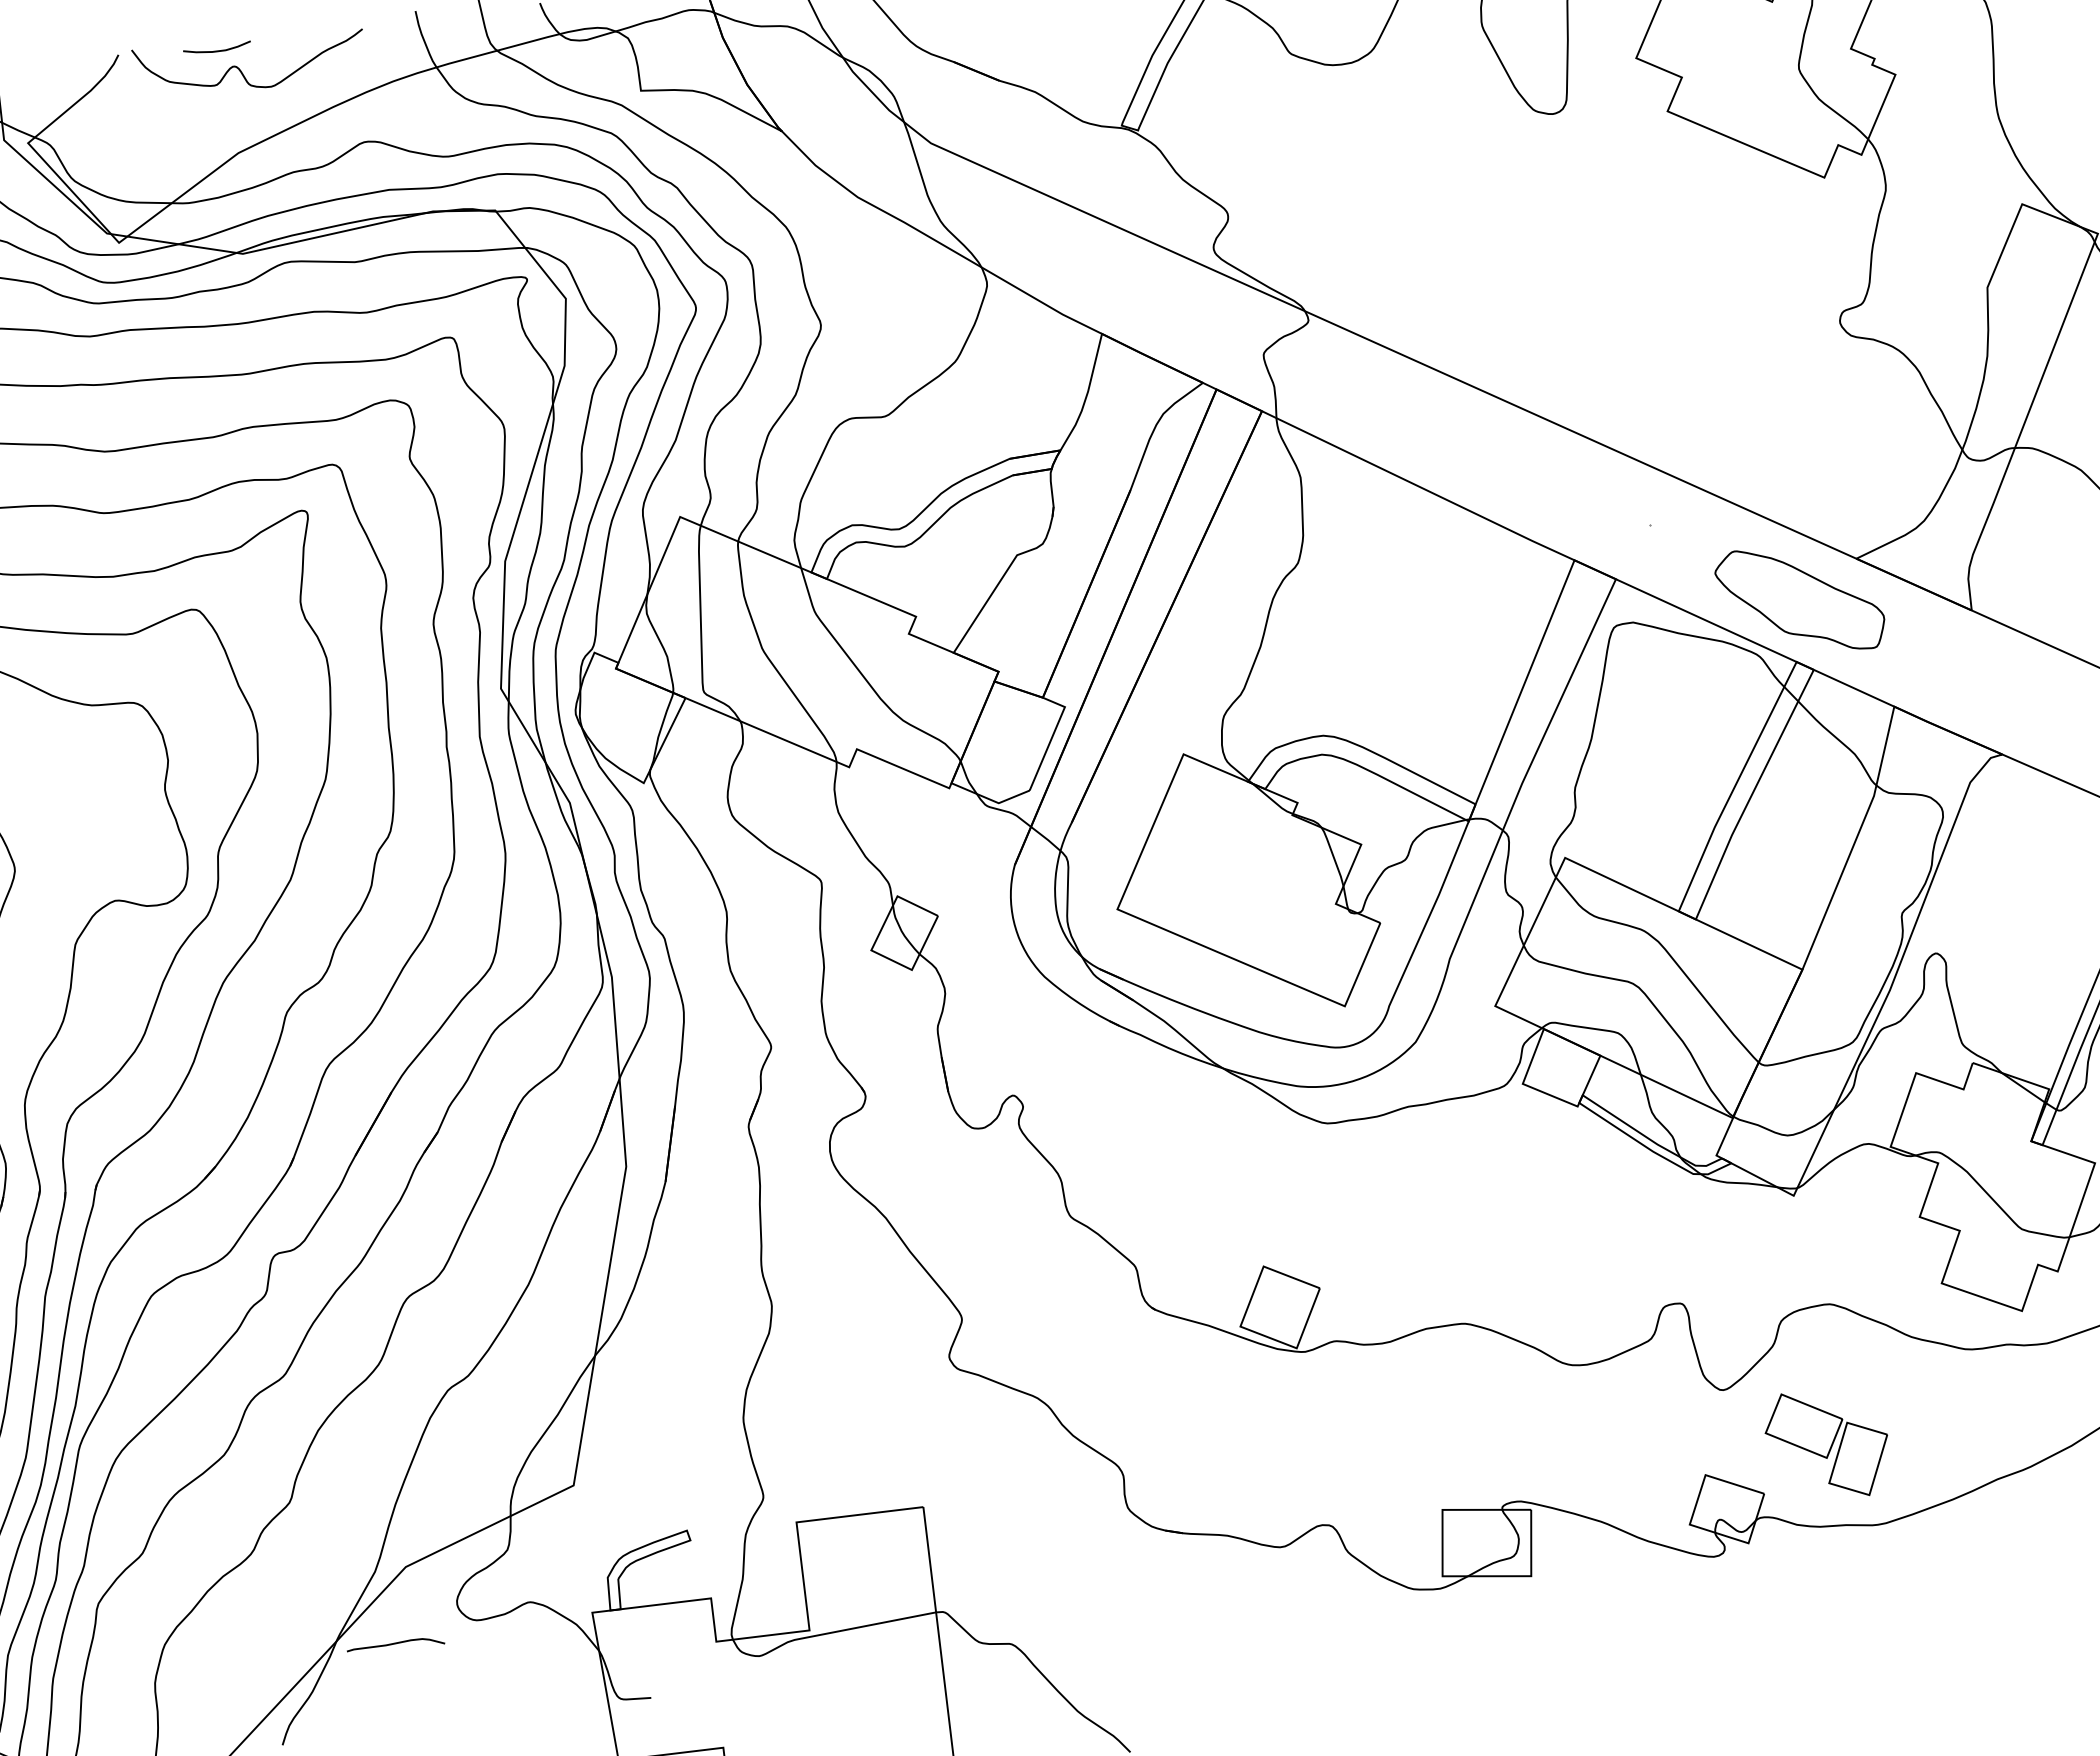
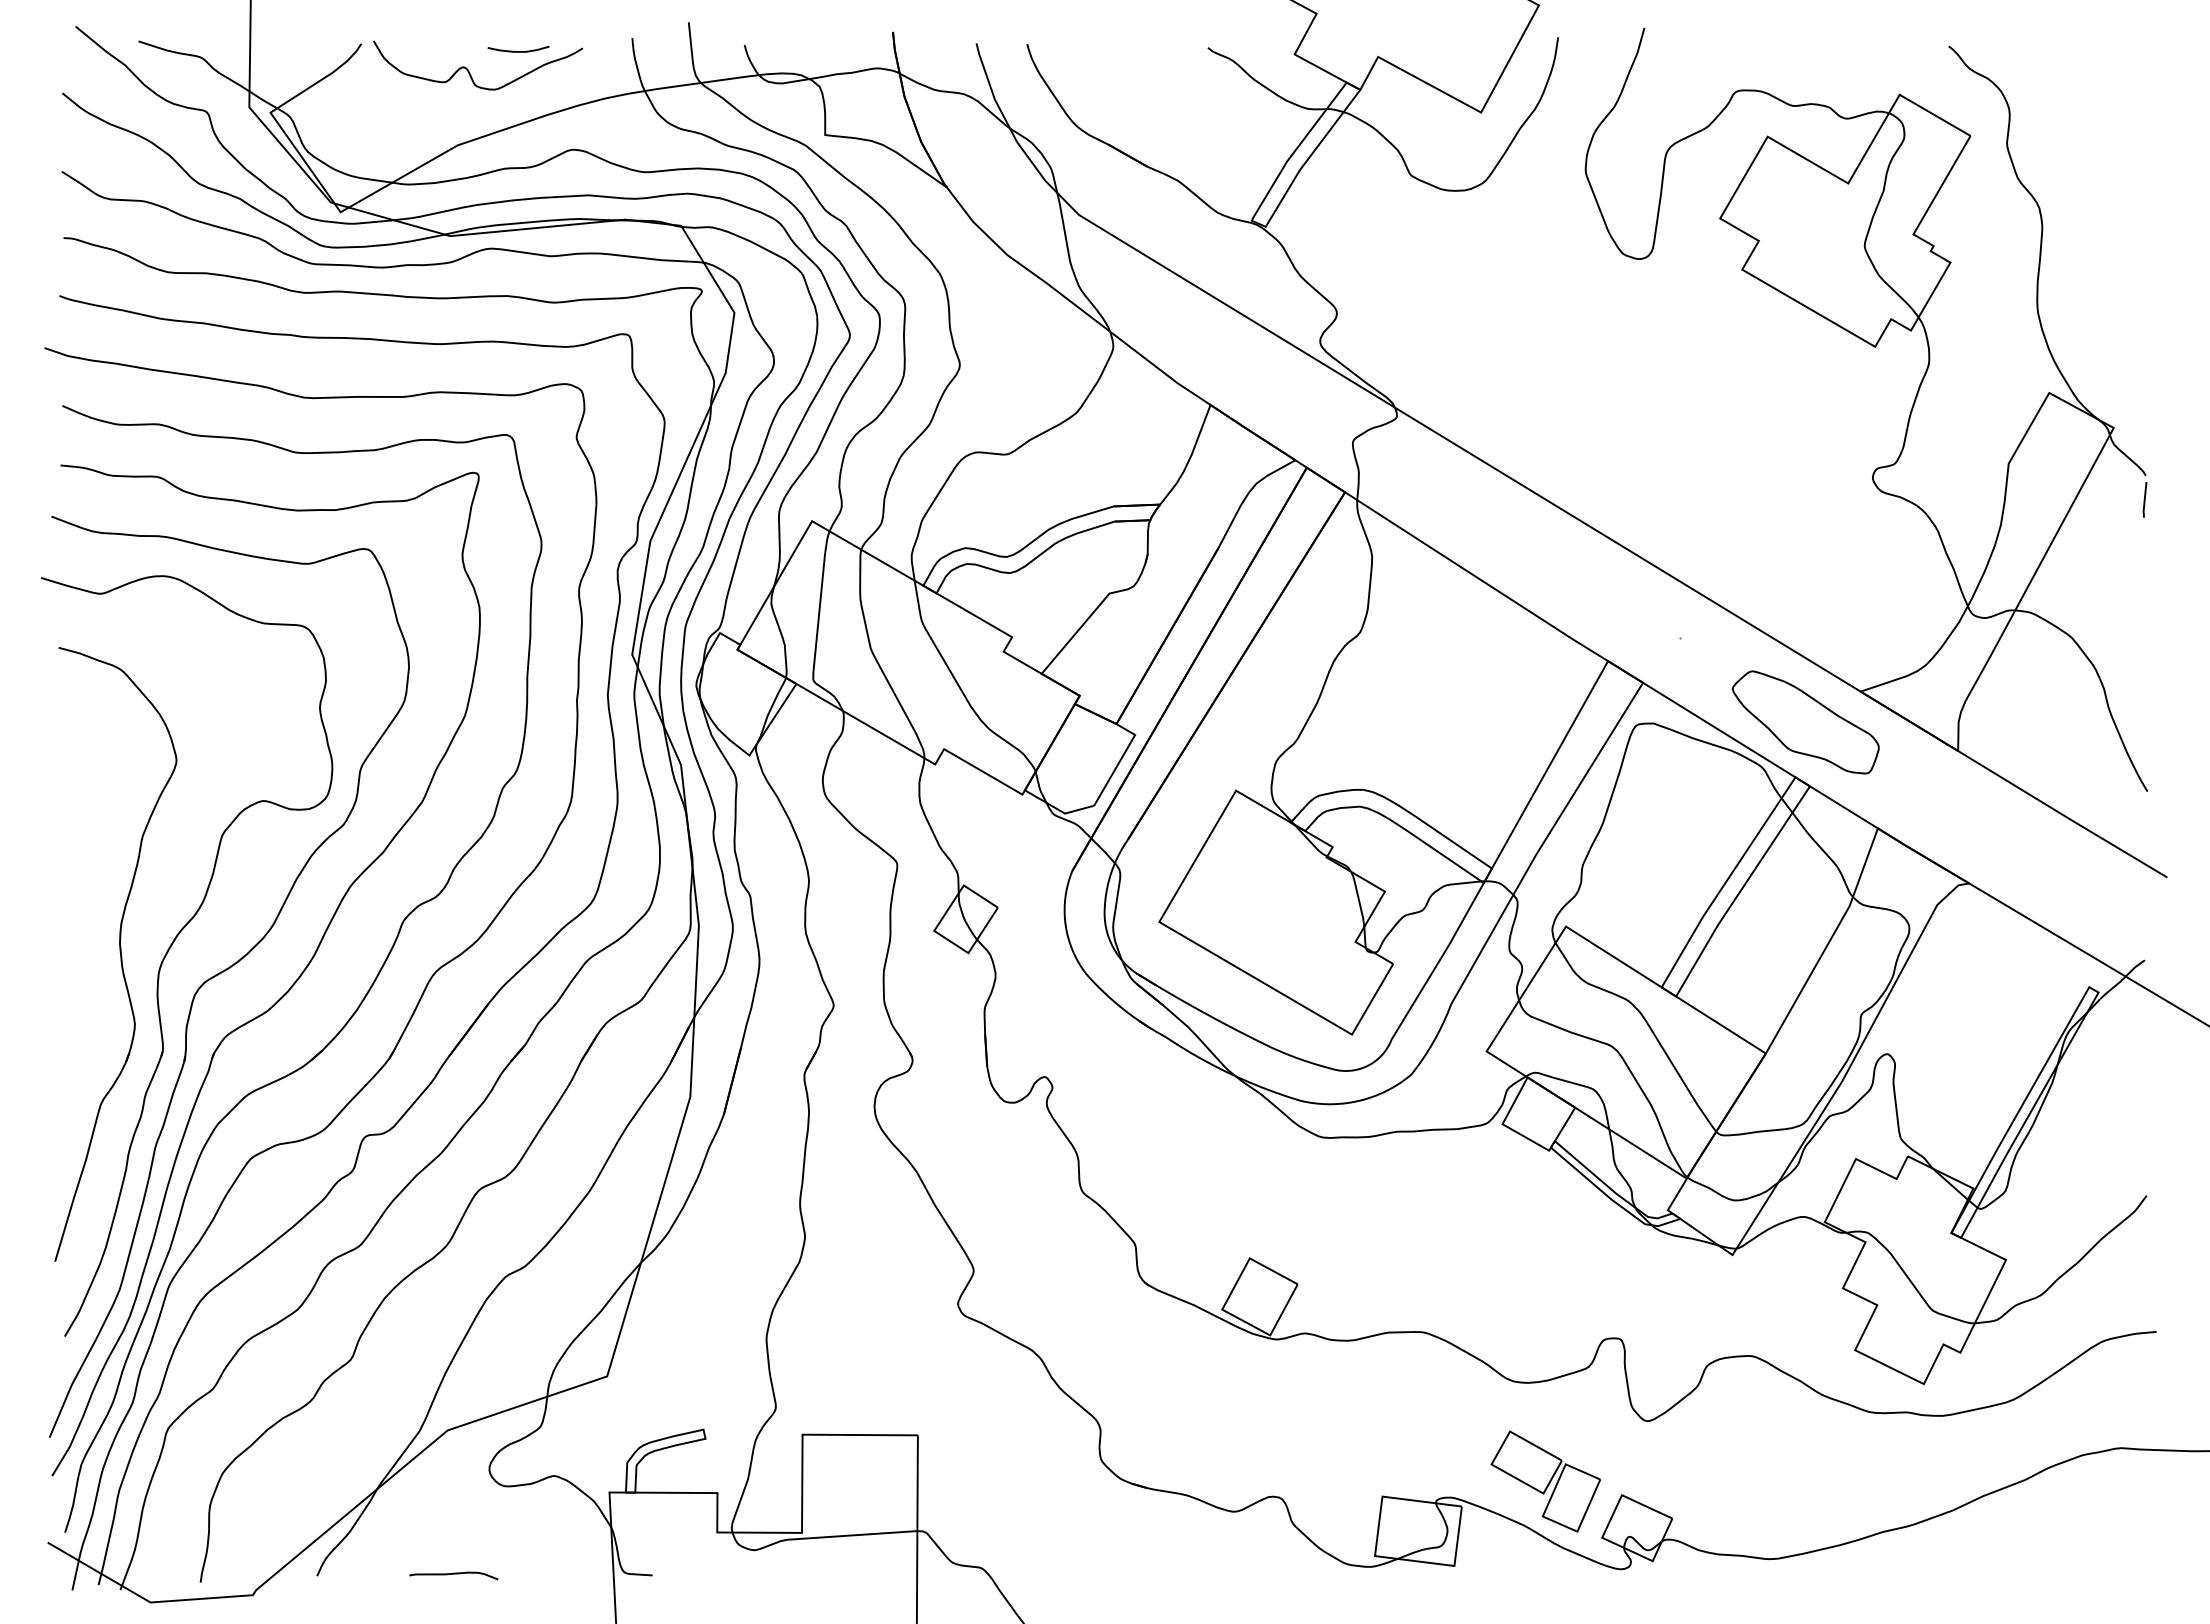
curve: (217, 50) -> (518, 51), moved
part: (1827, 1444) -> (1545, 1481), moved
curve: (395, 1644) -> (453, 1574), moved

